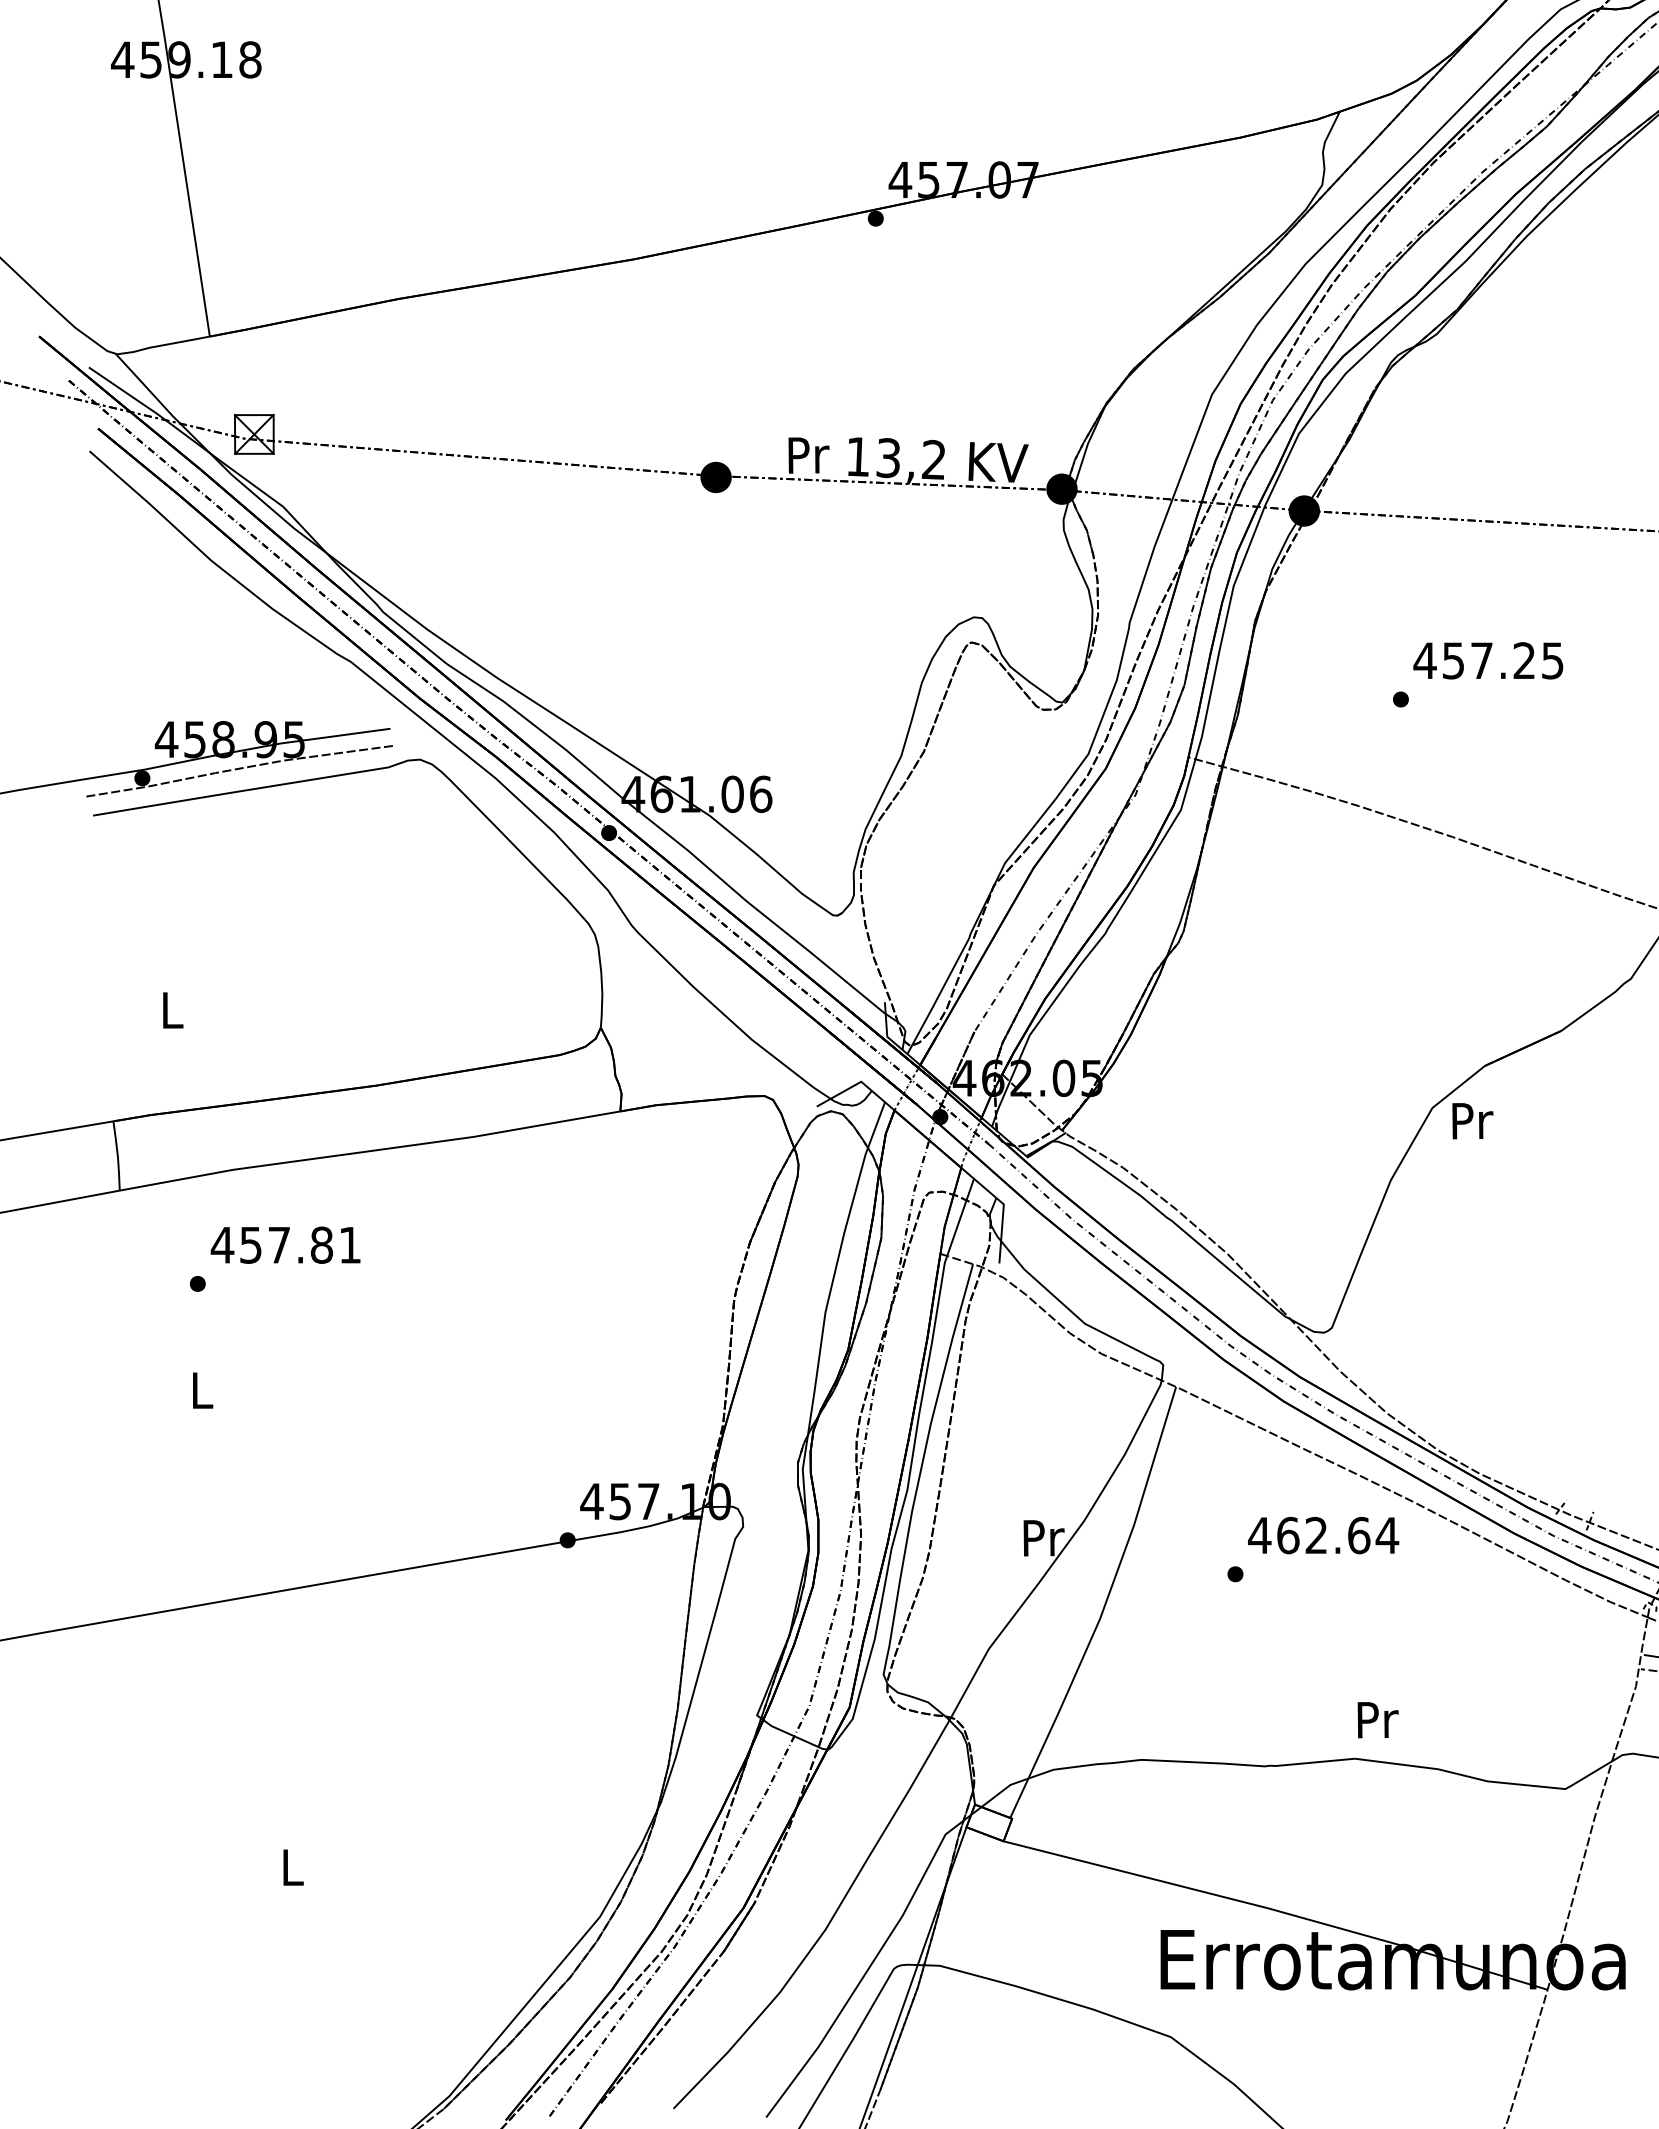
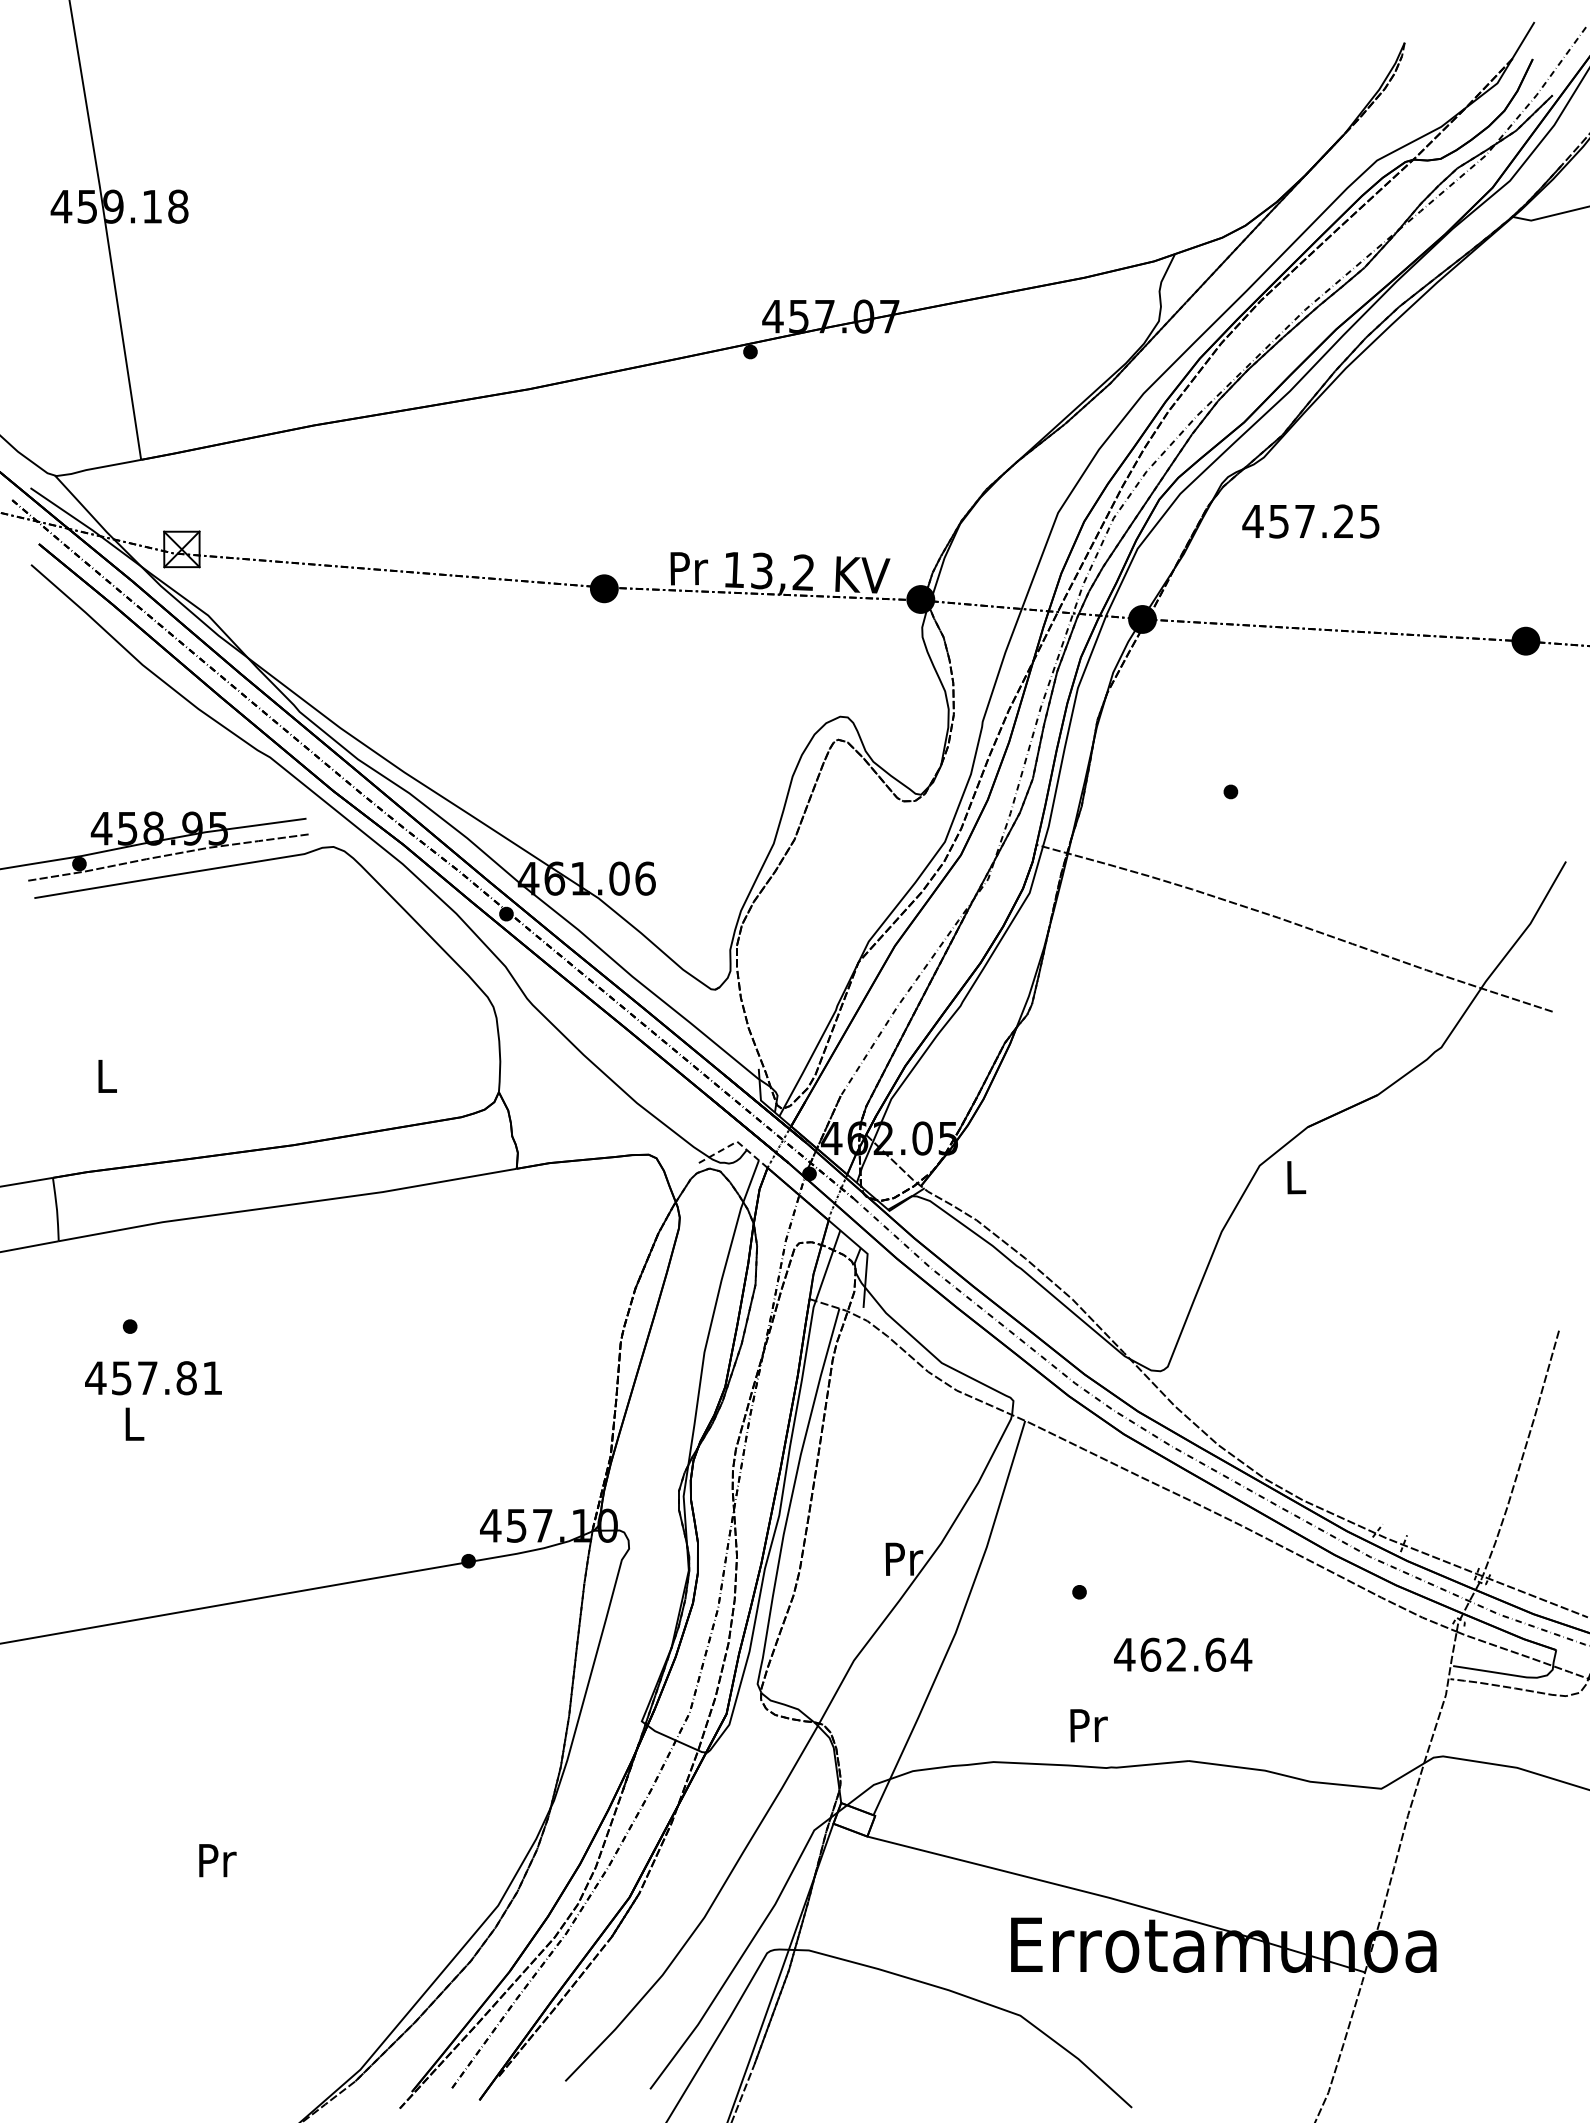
text: (1487, 660) -> (1310, 521), moved
line: (858, 1083) -> (734, 1143), solid -> dashed
text: (1472, 1120) -> (1296, 1177), Pr -> L
text: (285, 1245) -> (153, 1378), moved
text: (1323, 1535) -> (1183, 1654), moved
text: (1377, 1719) -> (1088, 1725), moved
text: (293, 1867) -> (217, 1860), L -> Pr

